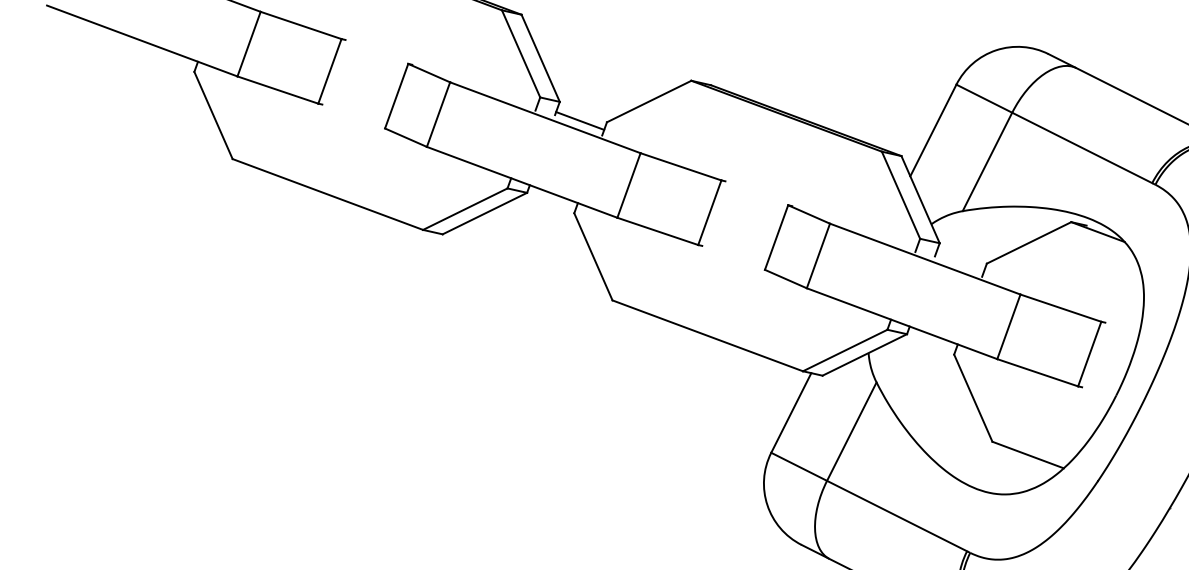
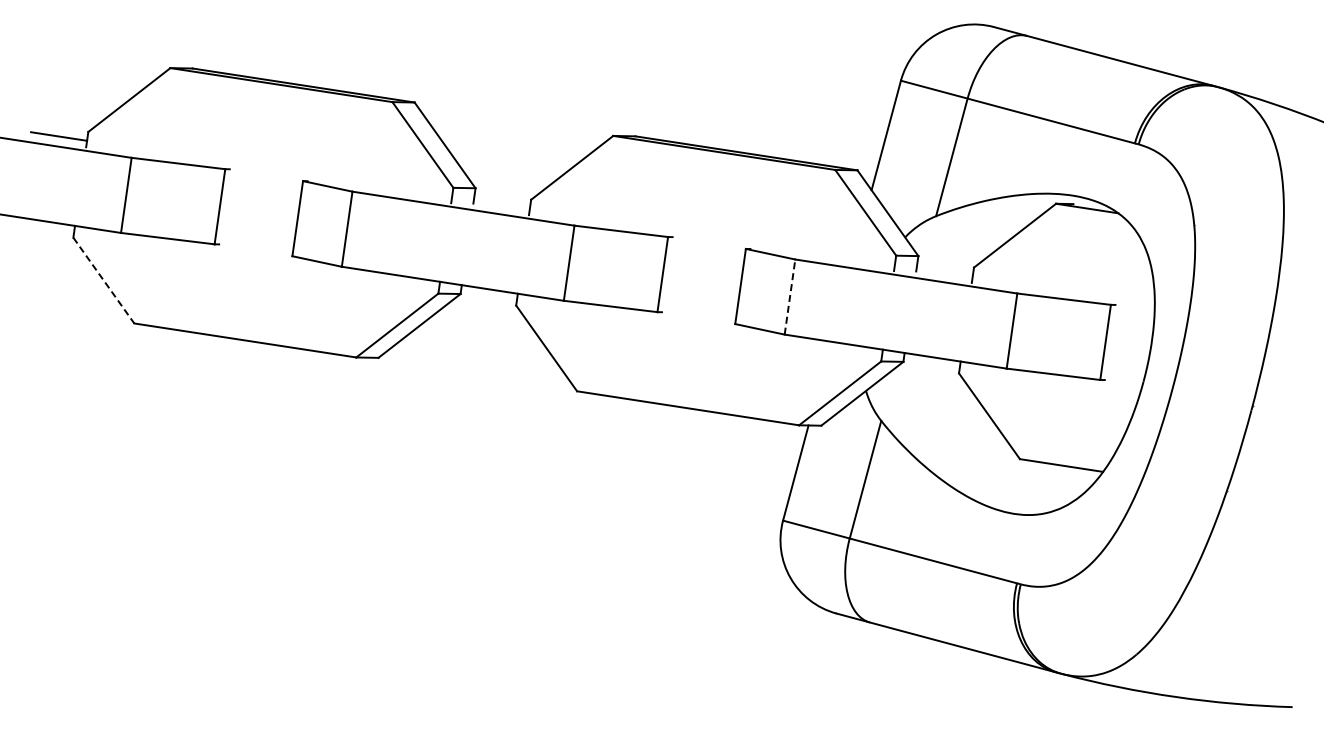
line: (213, 115) -> (103, 280), solid -> dashed
line: (579, 121) -> (501, 204), removed
line: (818, 256) -> (790, 297), solid -> dashed

